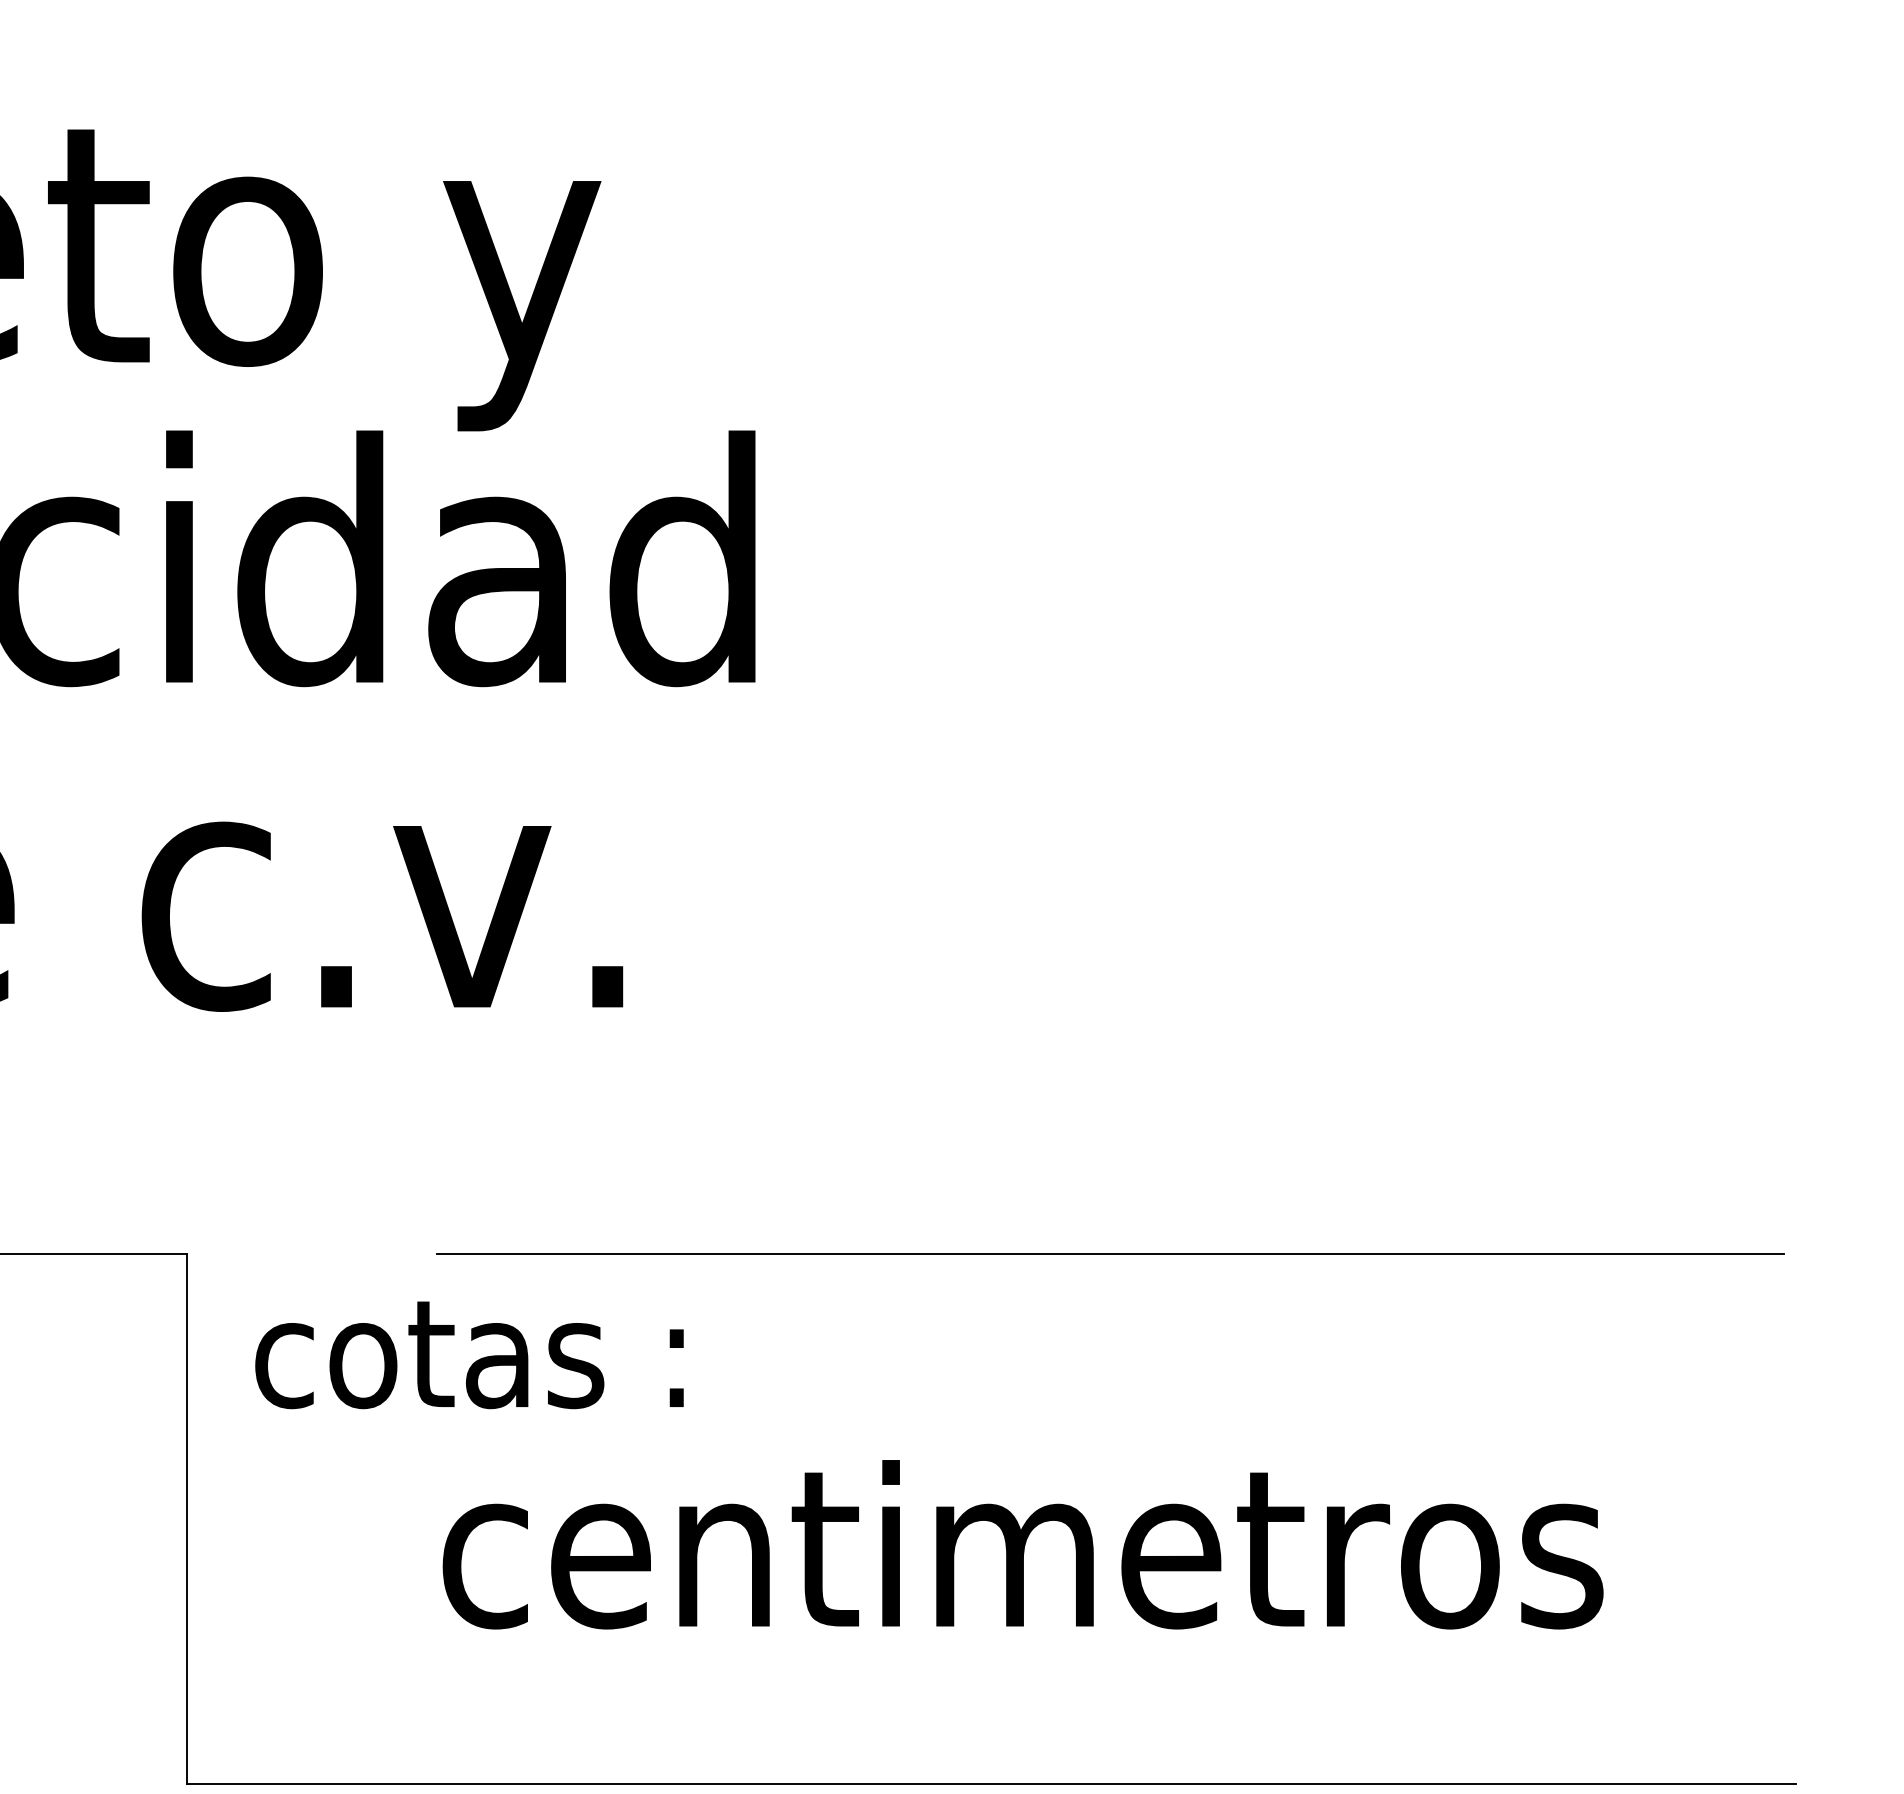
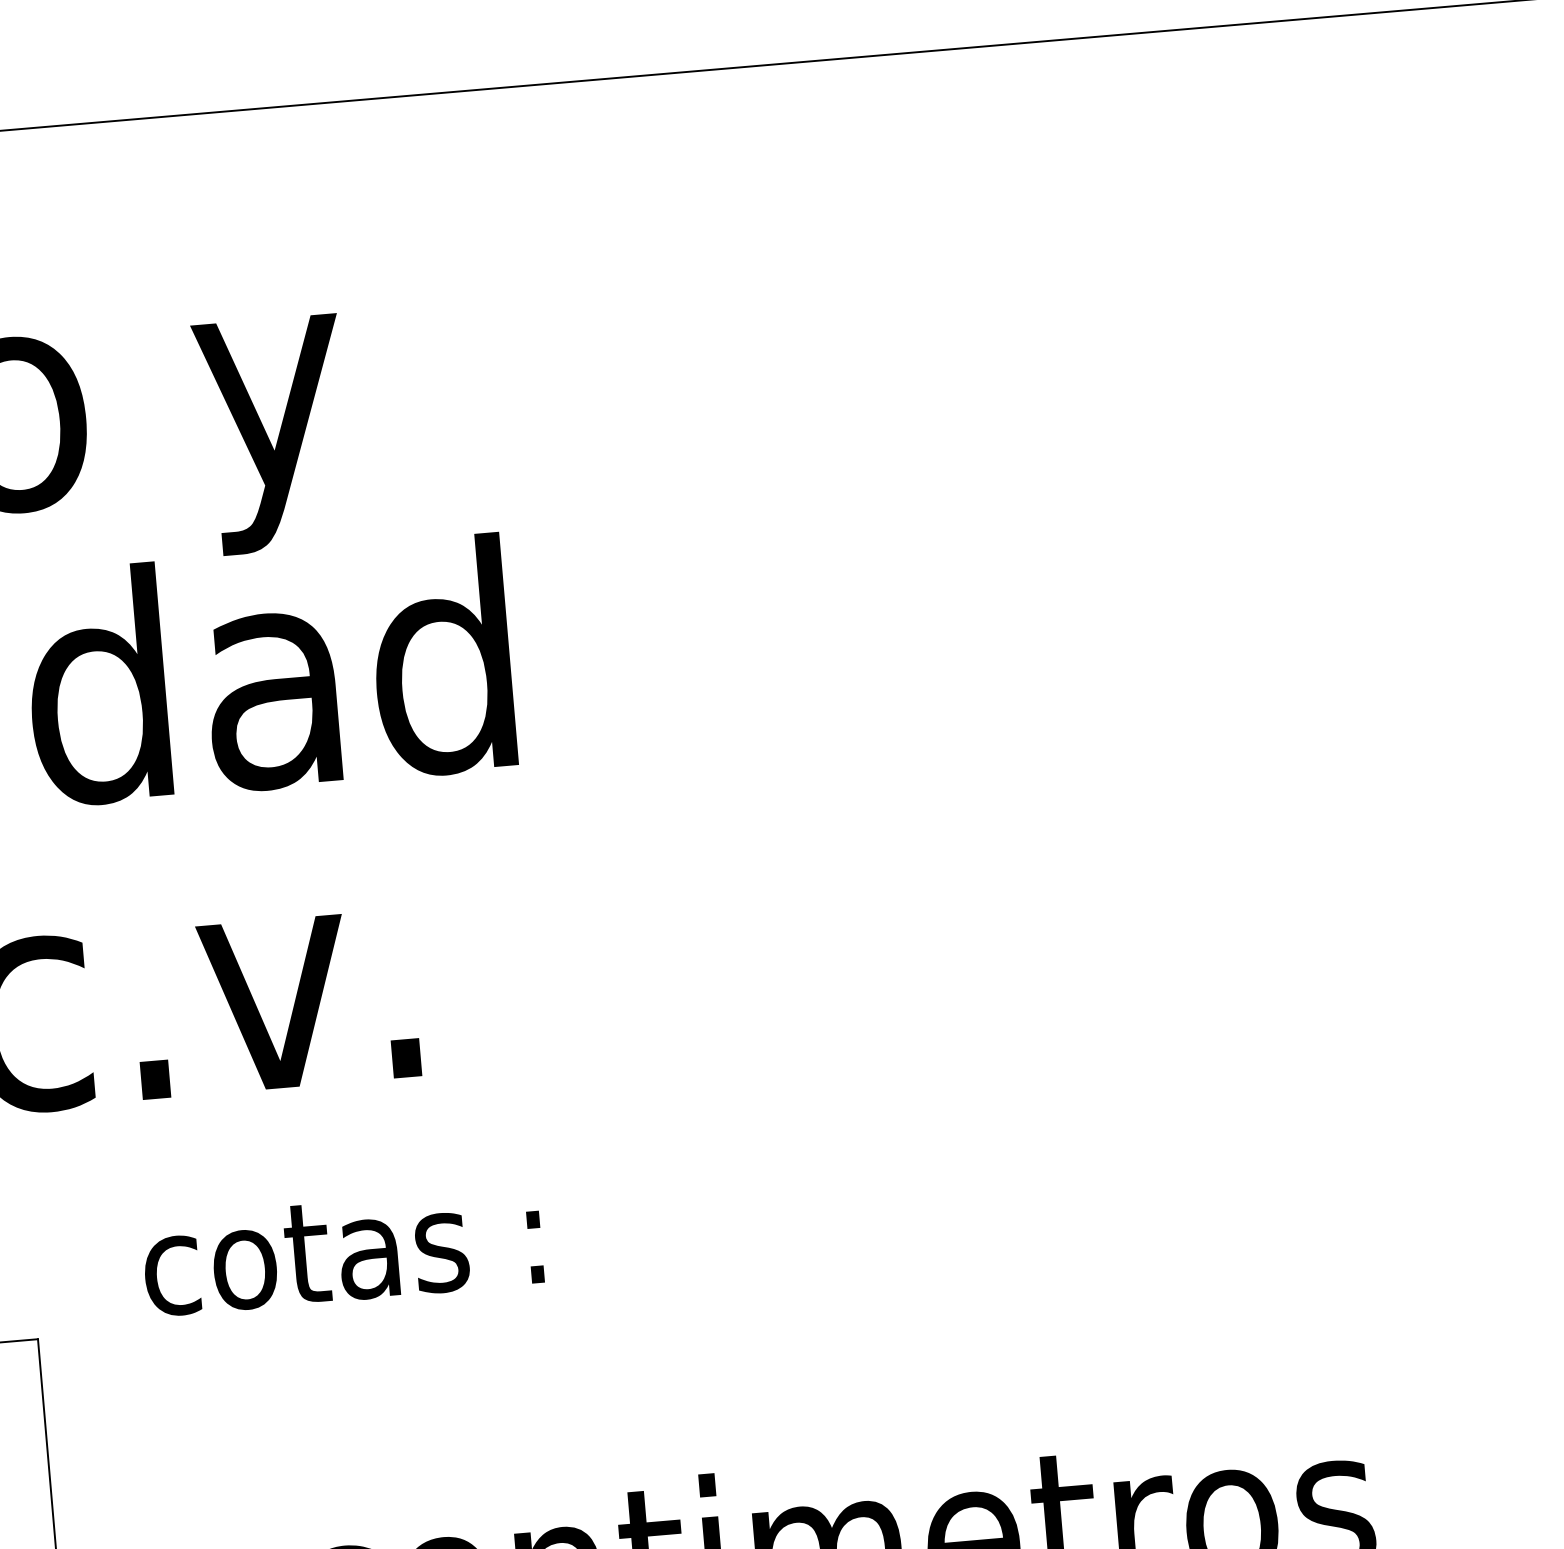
line: (1110, 1254) -> (893, 1266), removed
text: (469, 1355) -> (342, 1251), moved

